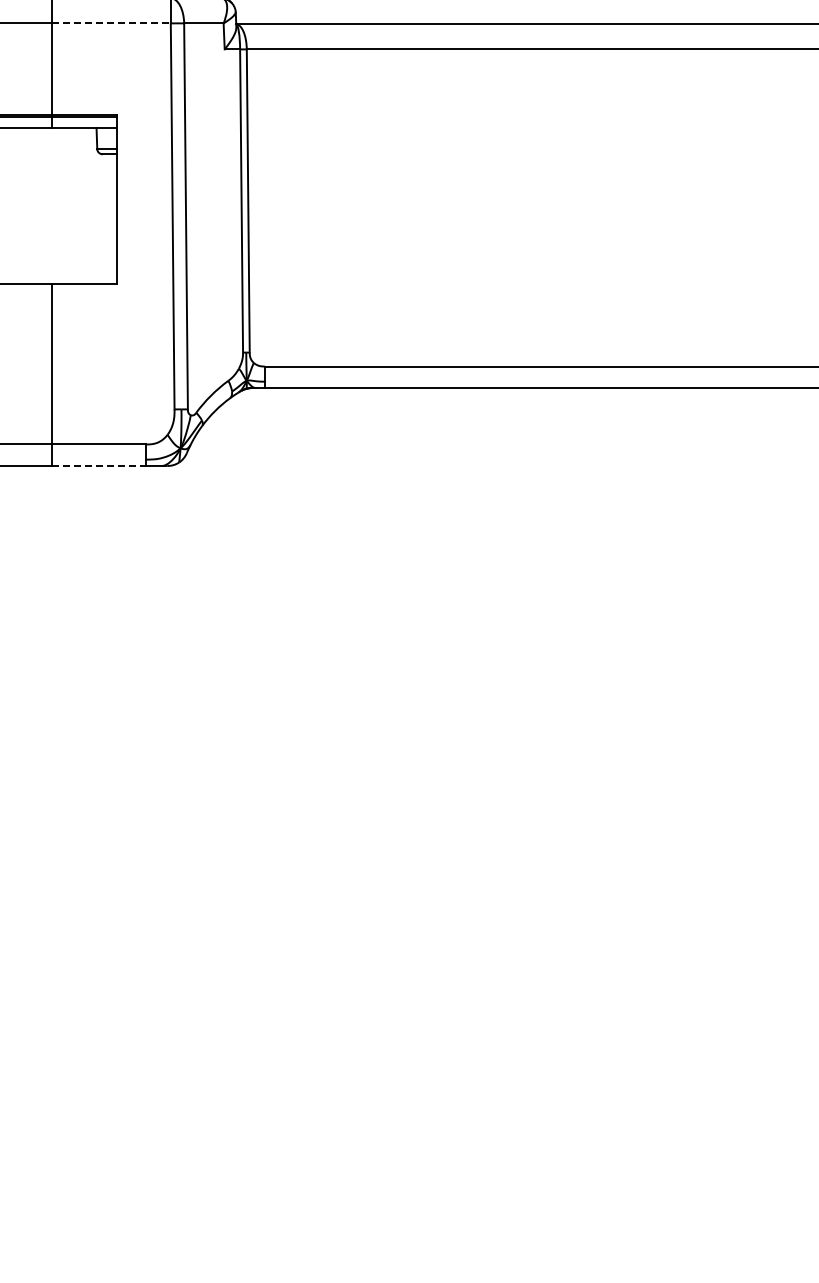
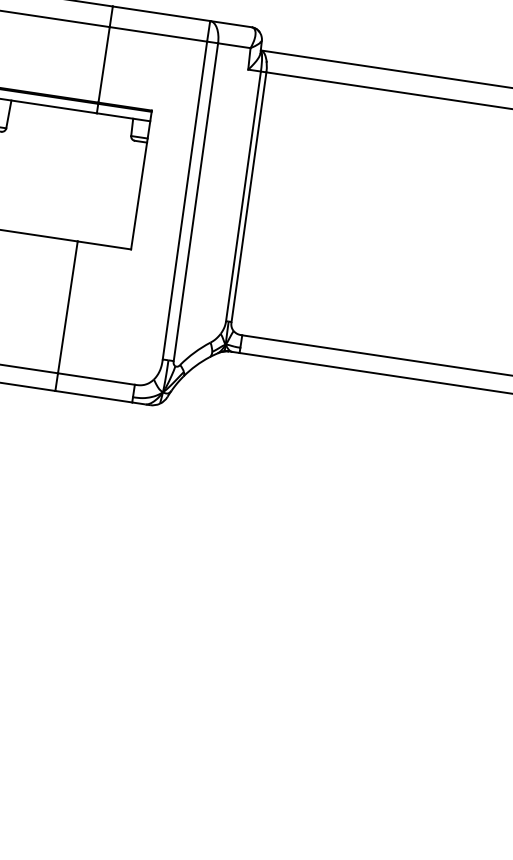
line: (112, 23) -> (159, 34), dashed -> solid
line: (99, 465) -> (94, 396), dashed -> solid

